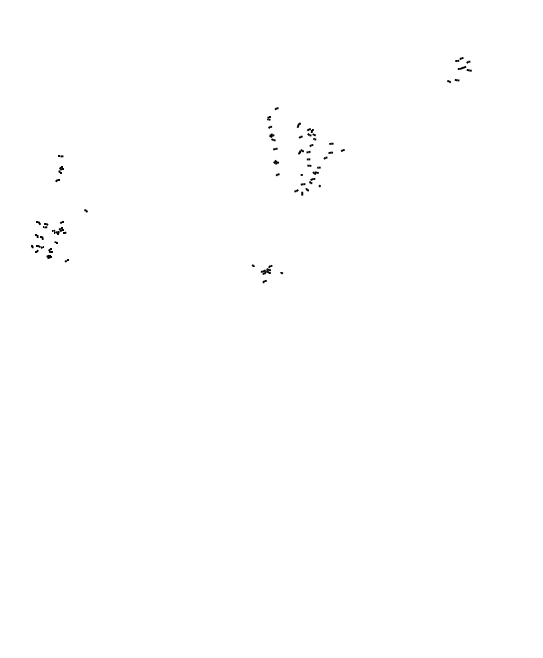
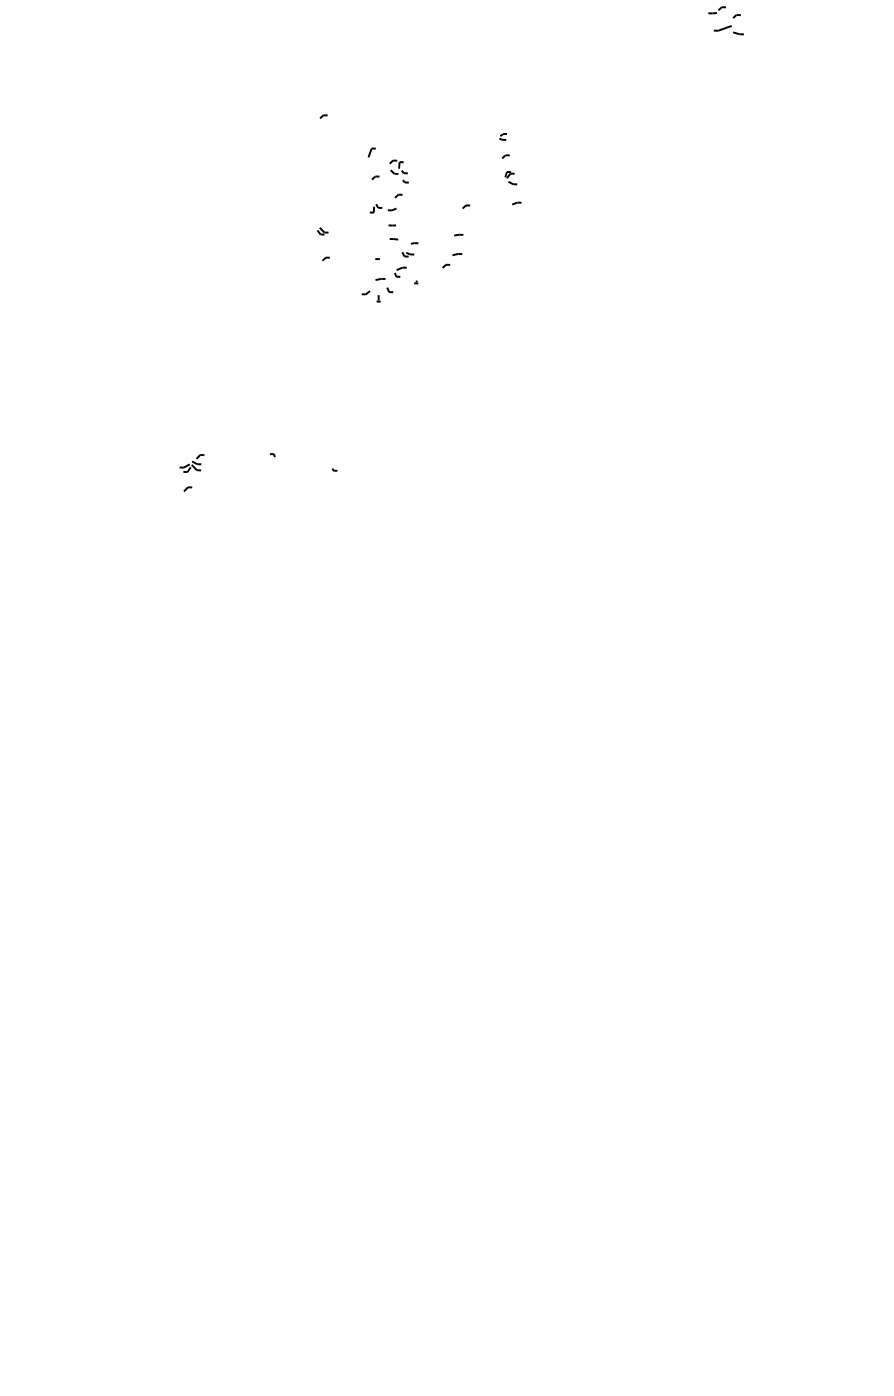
part: (453, 80) -> (704, 55), removed
part: (272, 133) -> (510, 169), moved
part: (328, 150) -> (452, 249), moved
part: (266, 274) -> (191, 473), moved

